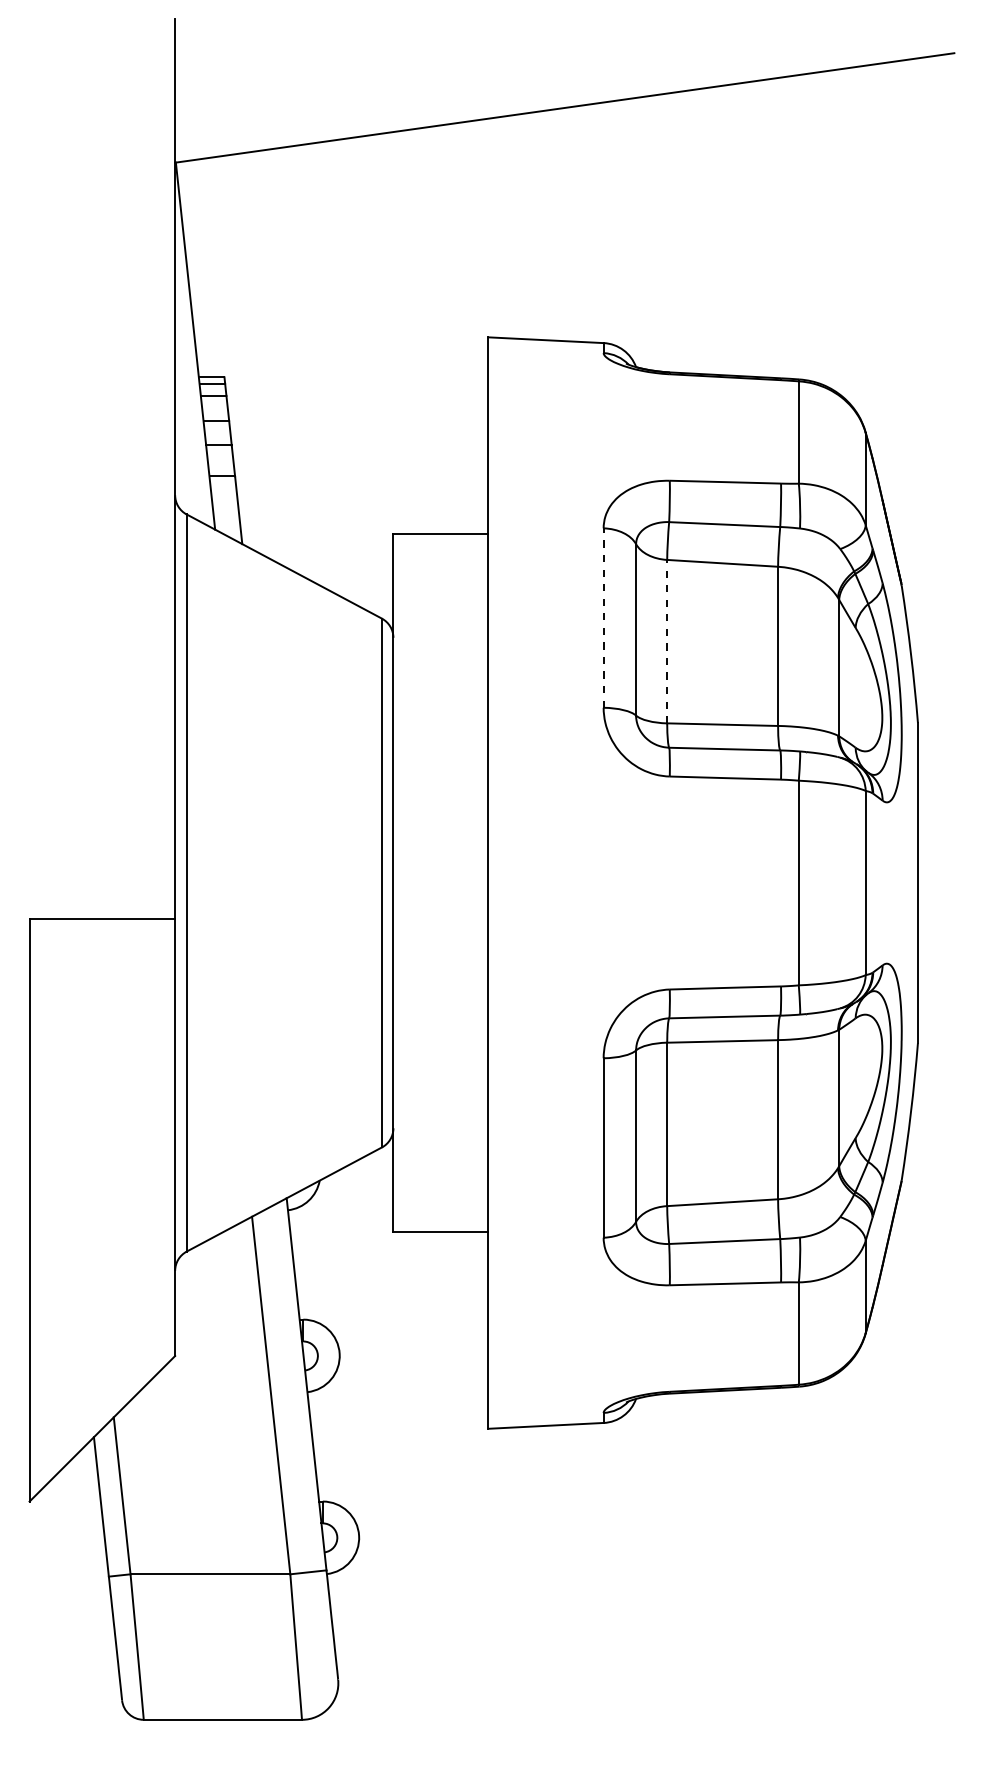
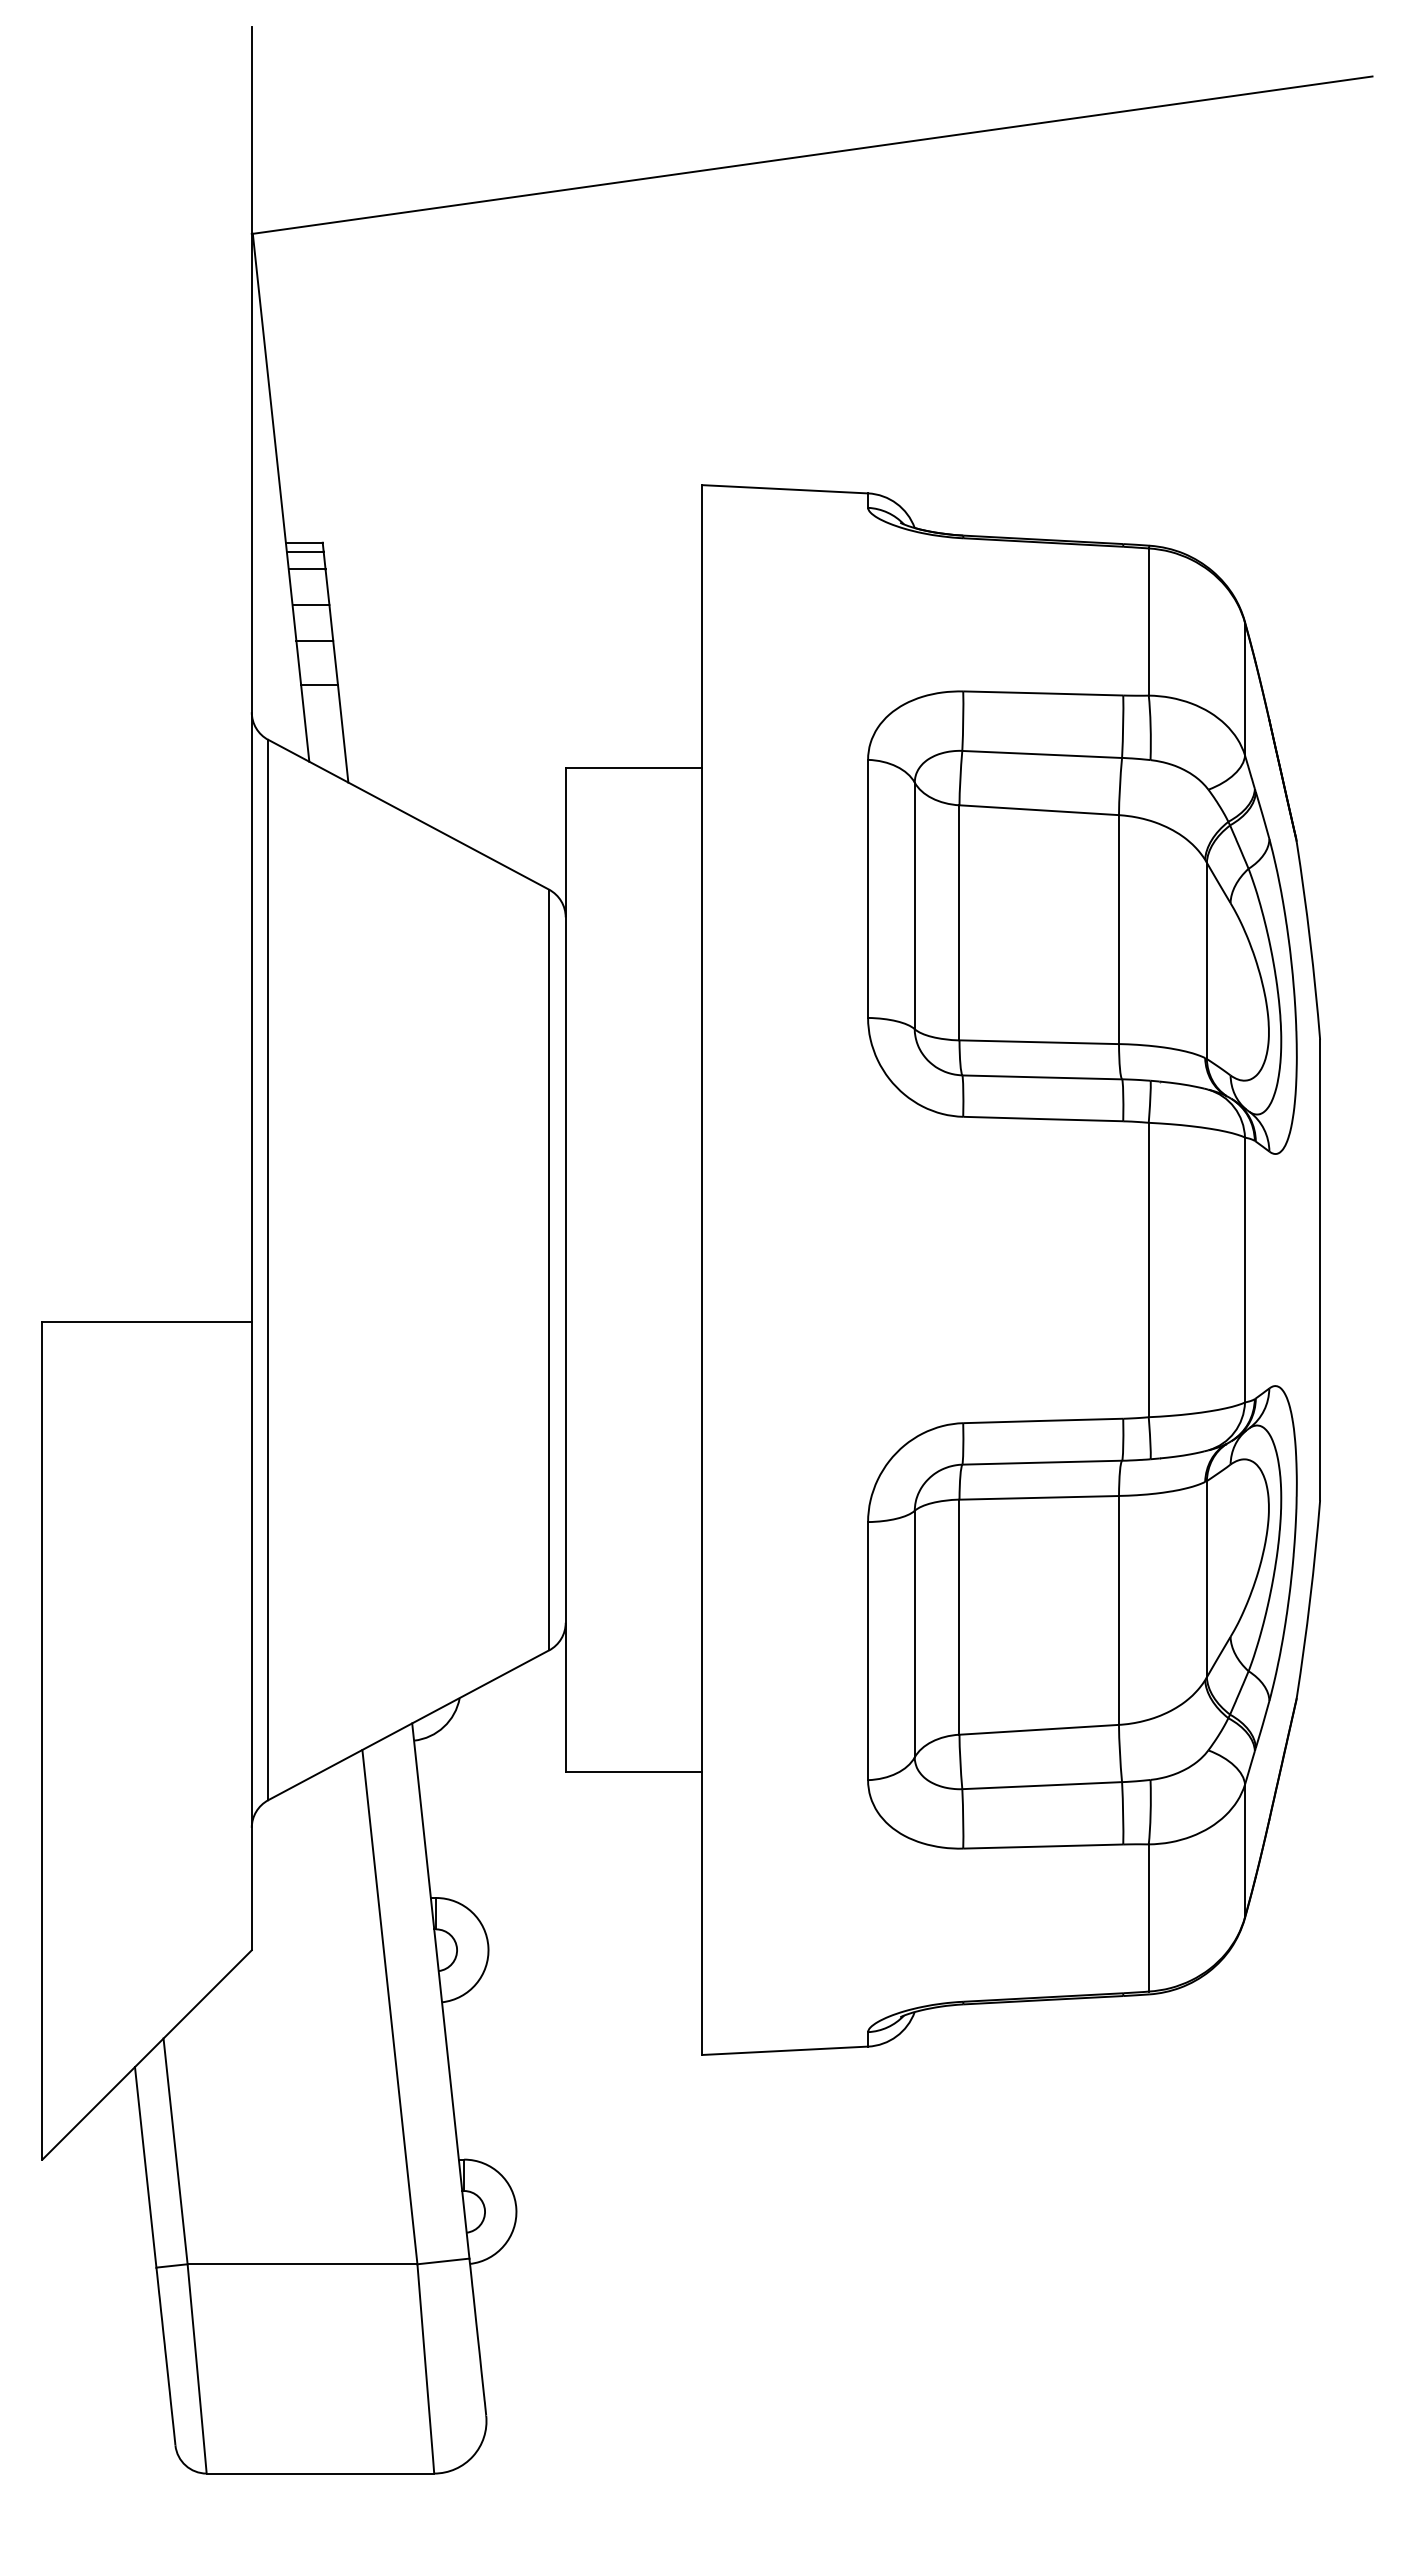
line: (603, 618) -> (867, 889), dashed -> solid
line: (667, 641) -> (959, 922), dashed -> solid

